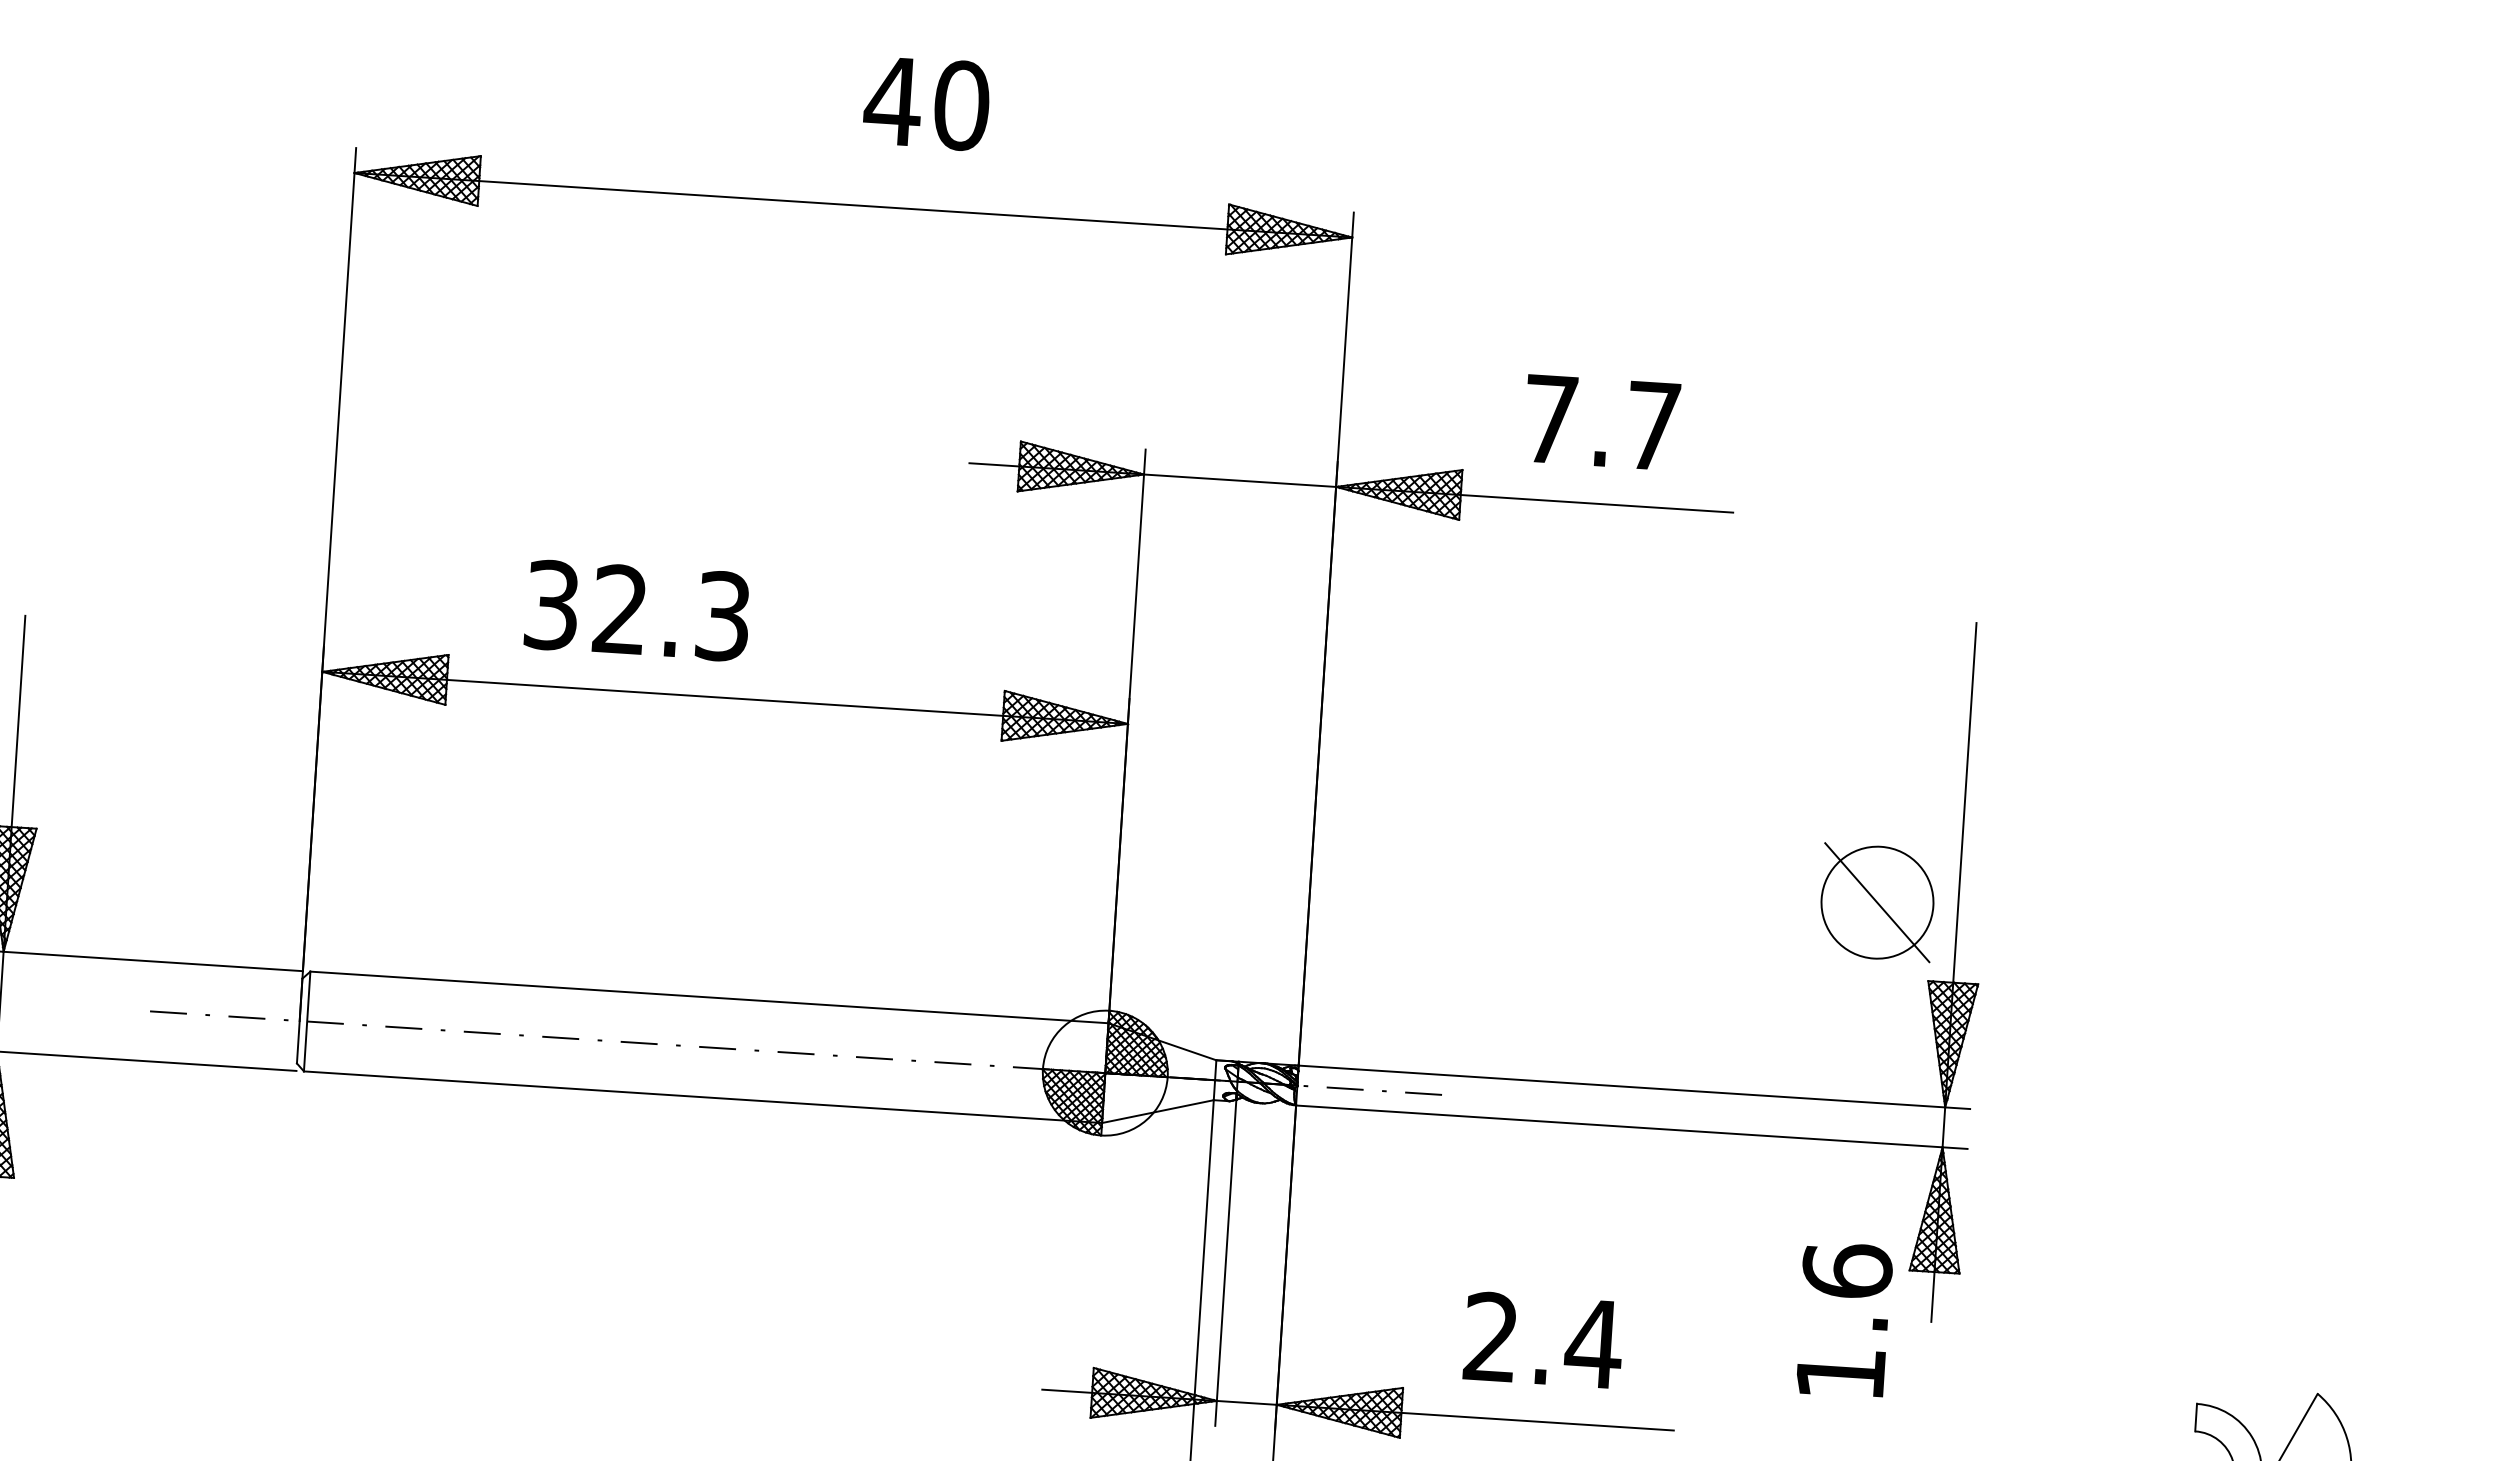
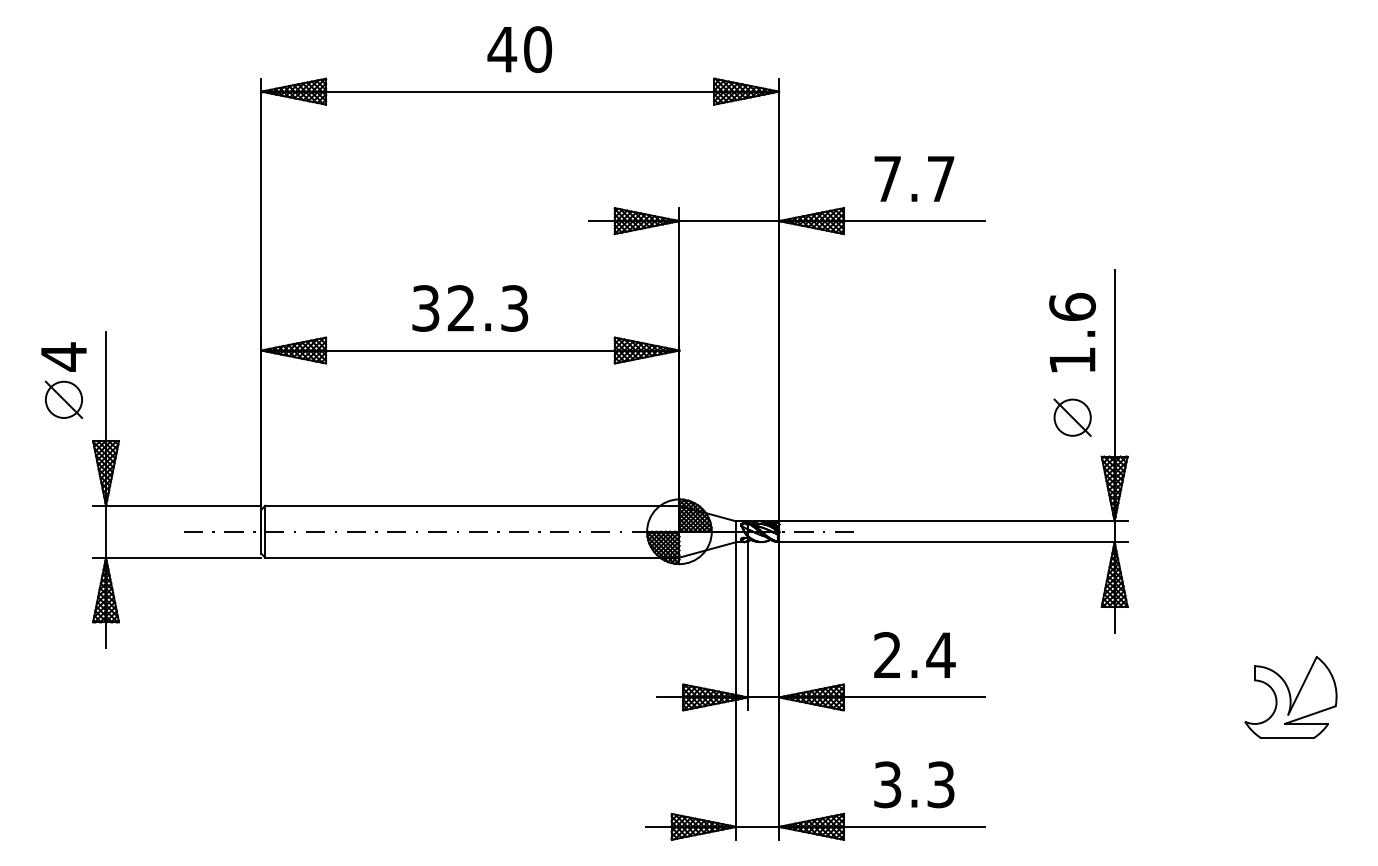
text: (926, 103) -> (519, 49), moved
text: (637, 610) -> (470, 308), moved
part: (1876, 901) -> (1072, 417), size x0.62
text: (1844, 1319) -> (1072, 332), moved

